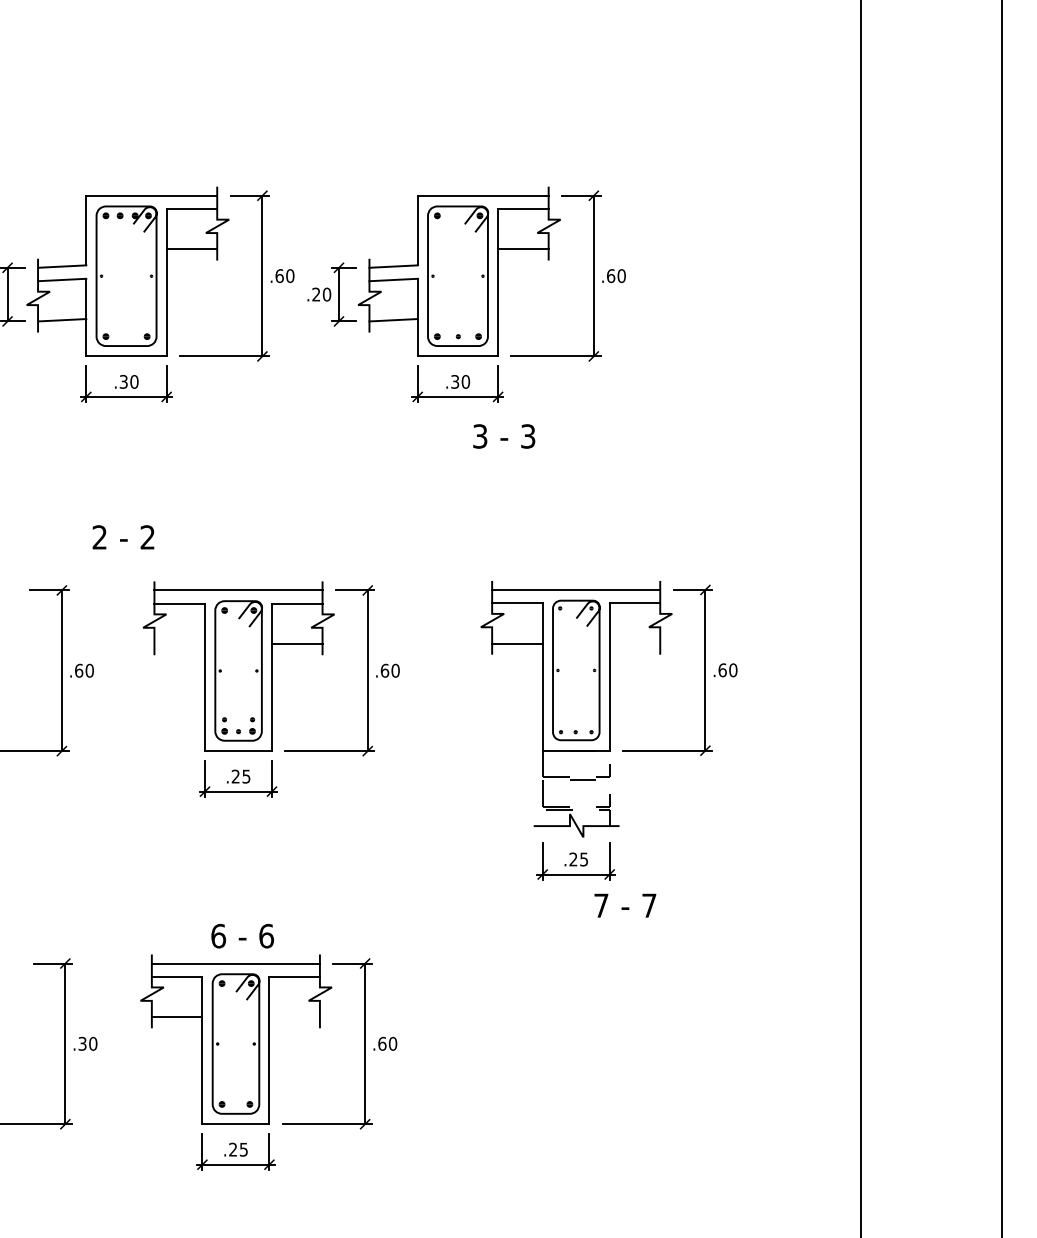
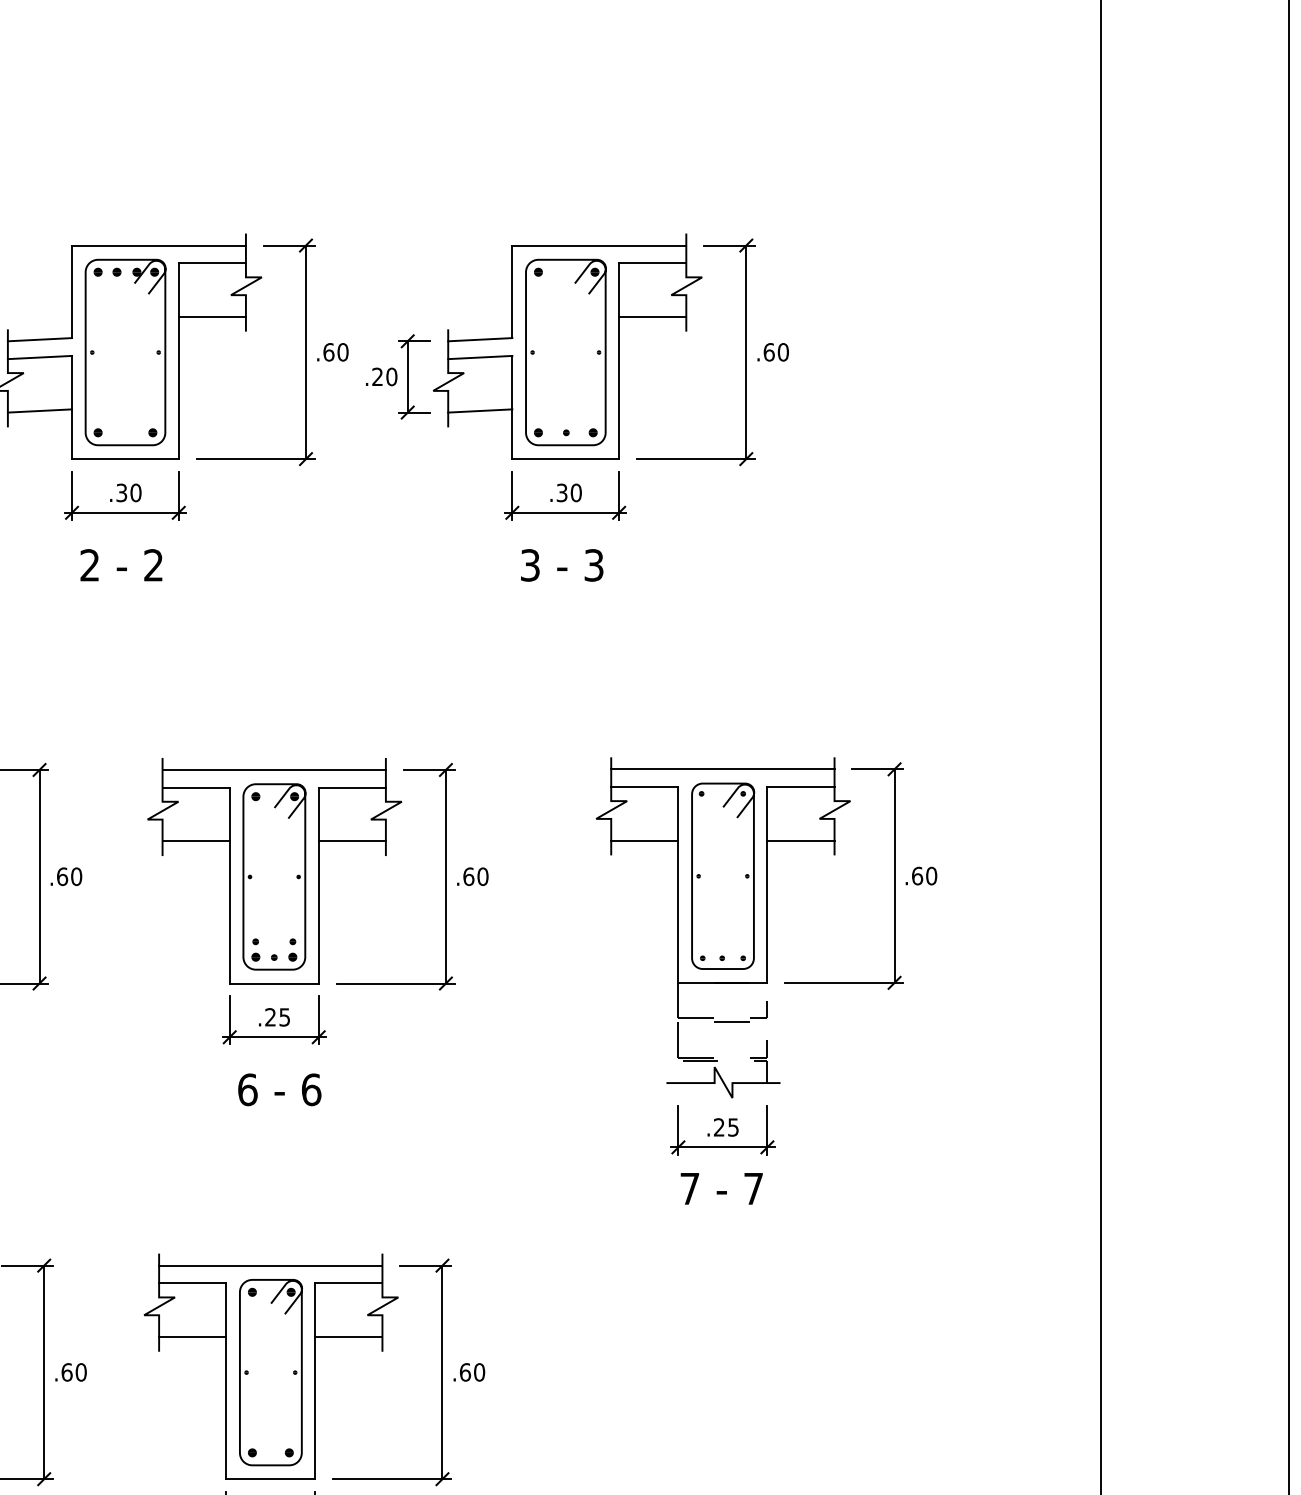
text: (504, 436) -> (562, 565), moved
text: (123, 537) -> (121, 565), moved
line: (634, 643) -> (800, 840), added
line: (179, 644) -> (195, 841), added
text: (625, 905) -> (721, 1188), moved
text: (242, 936) -> (279, 1090), moved
line: (294, 1017) -> (348, 1337), added
text: (82, 1043) -> (66, 1371), .30 -> .60

